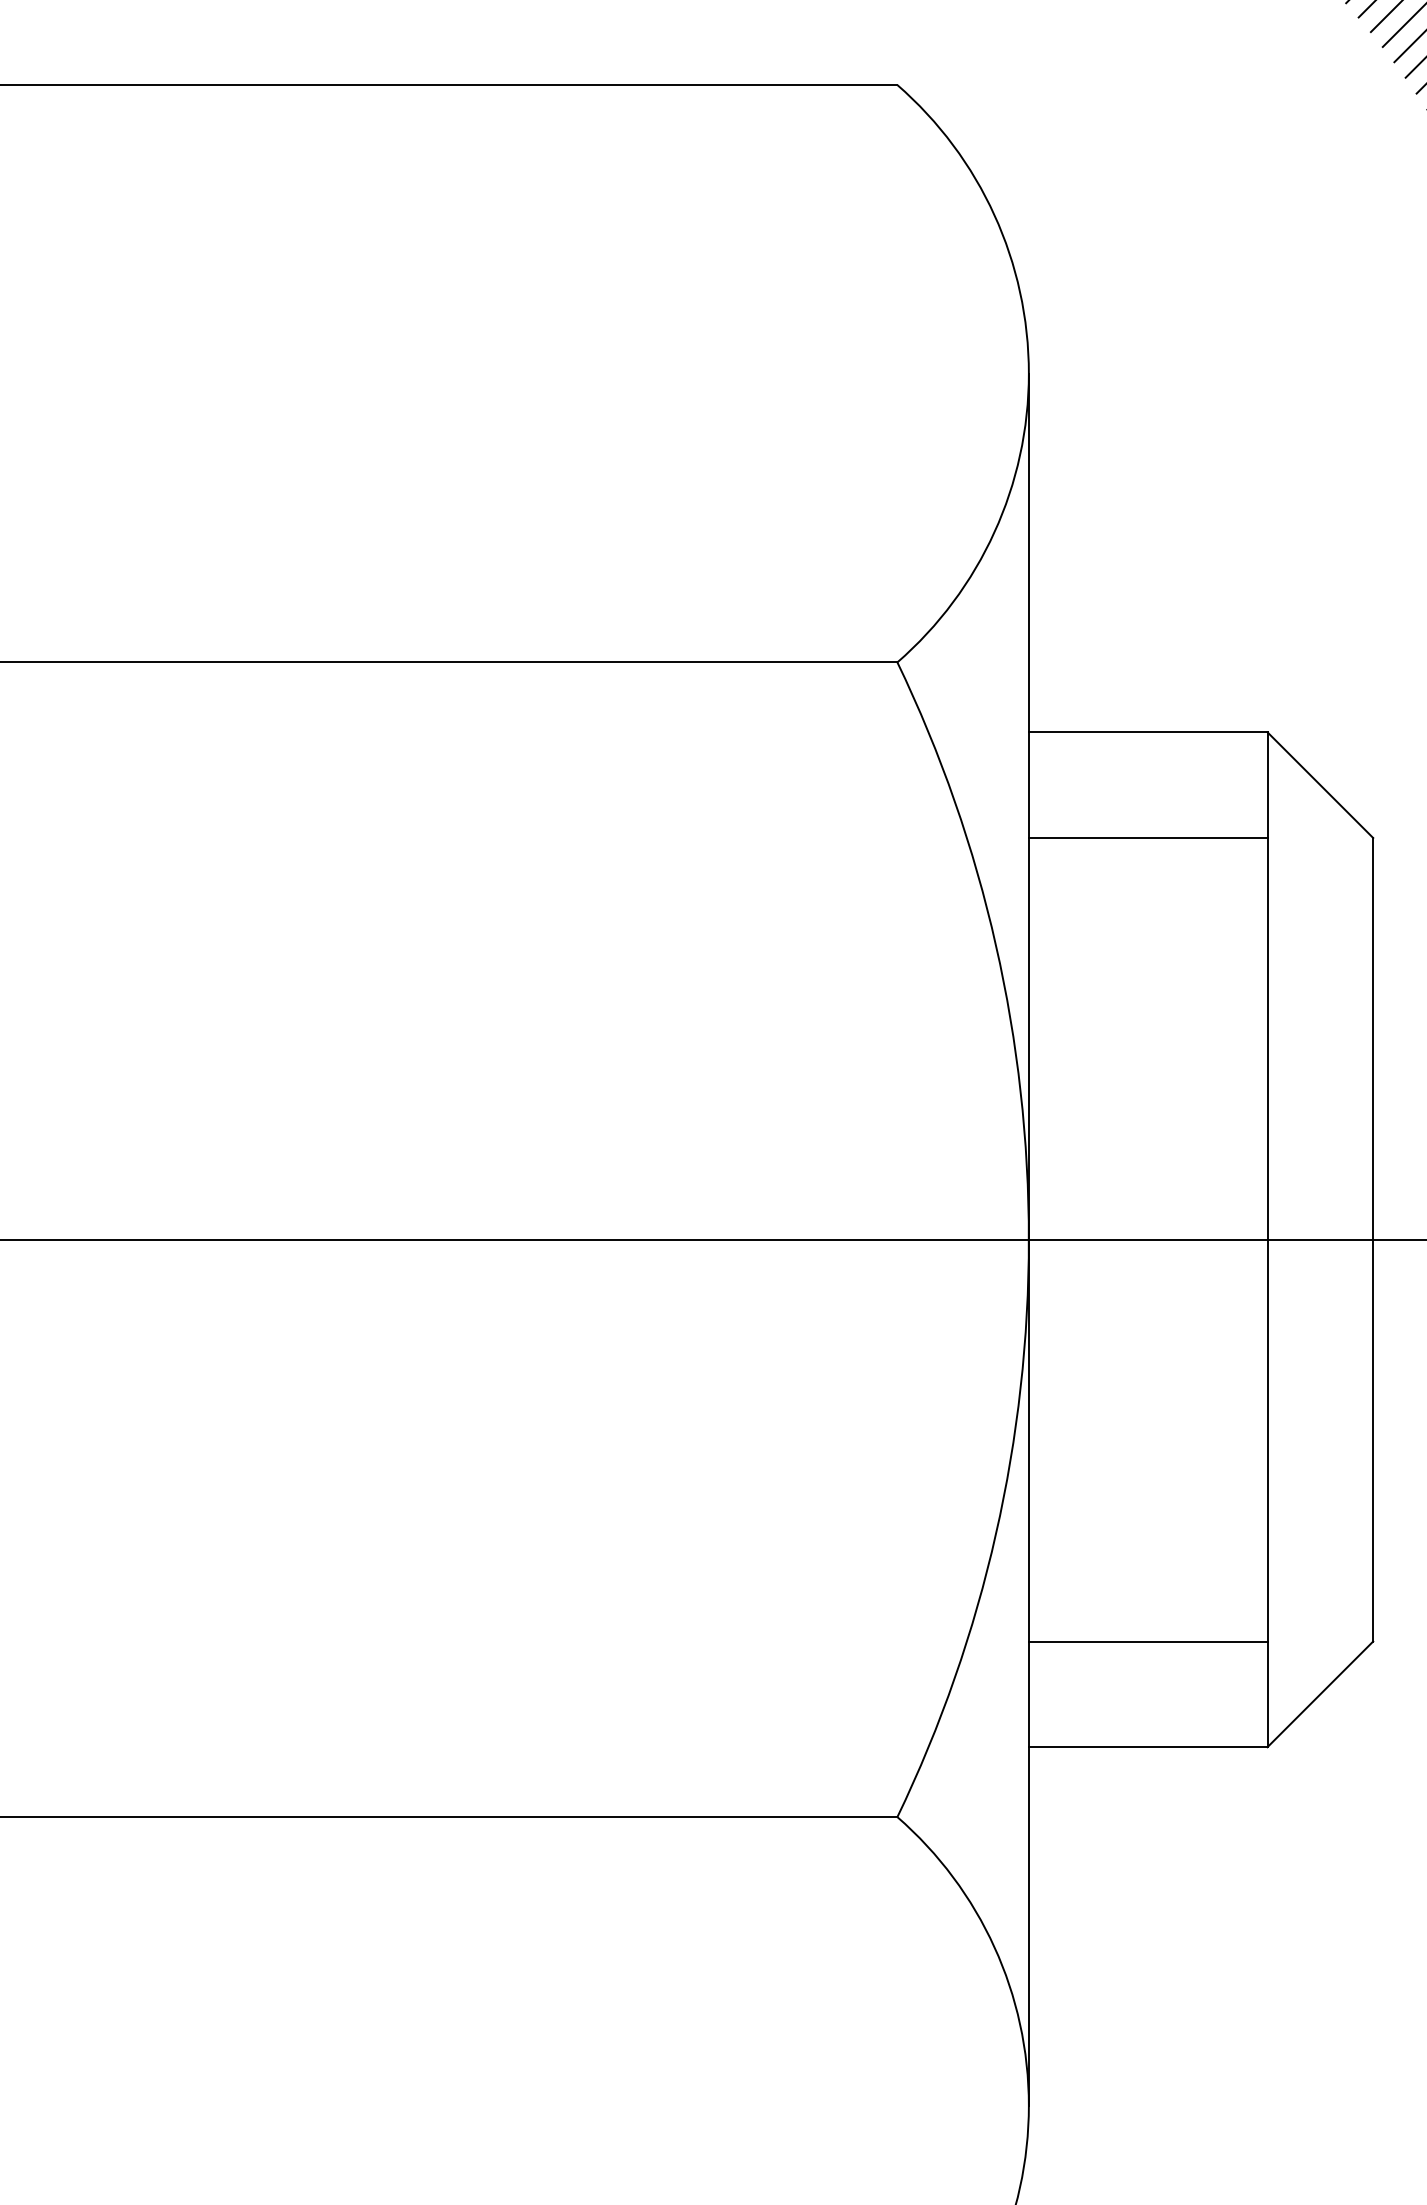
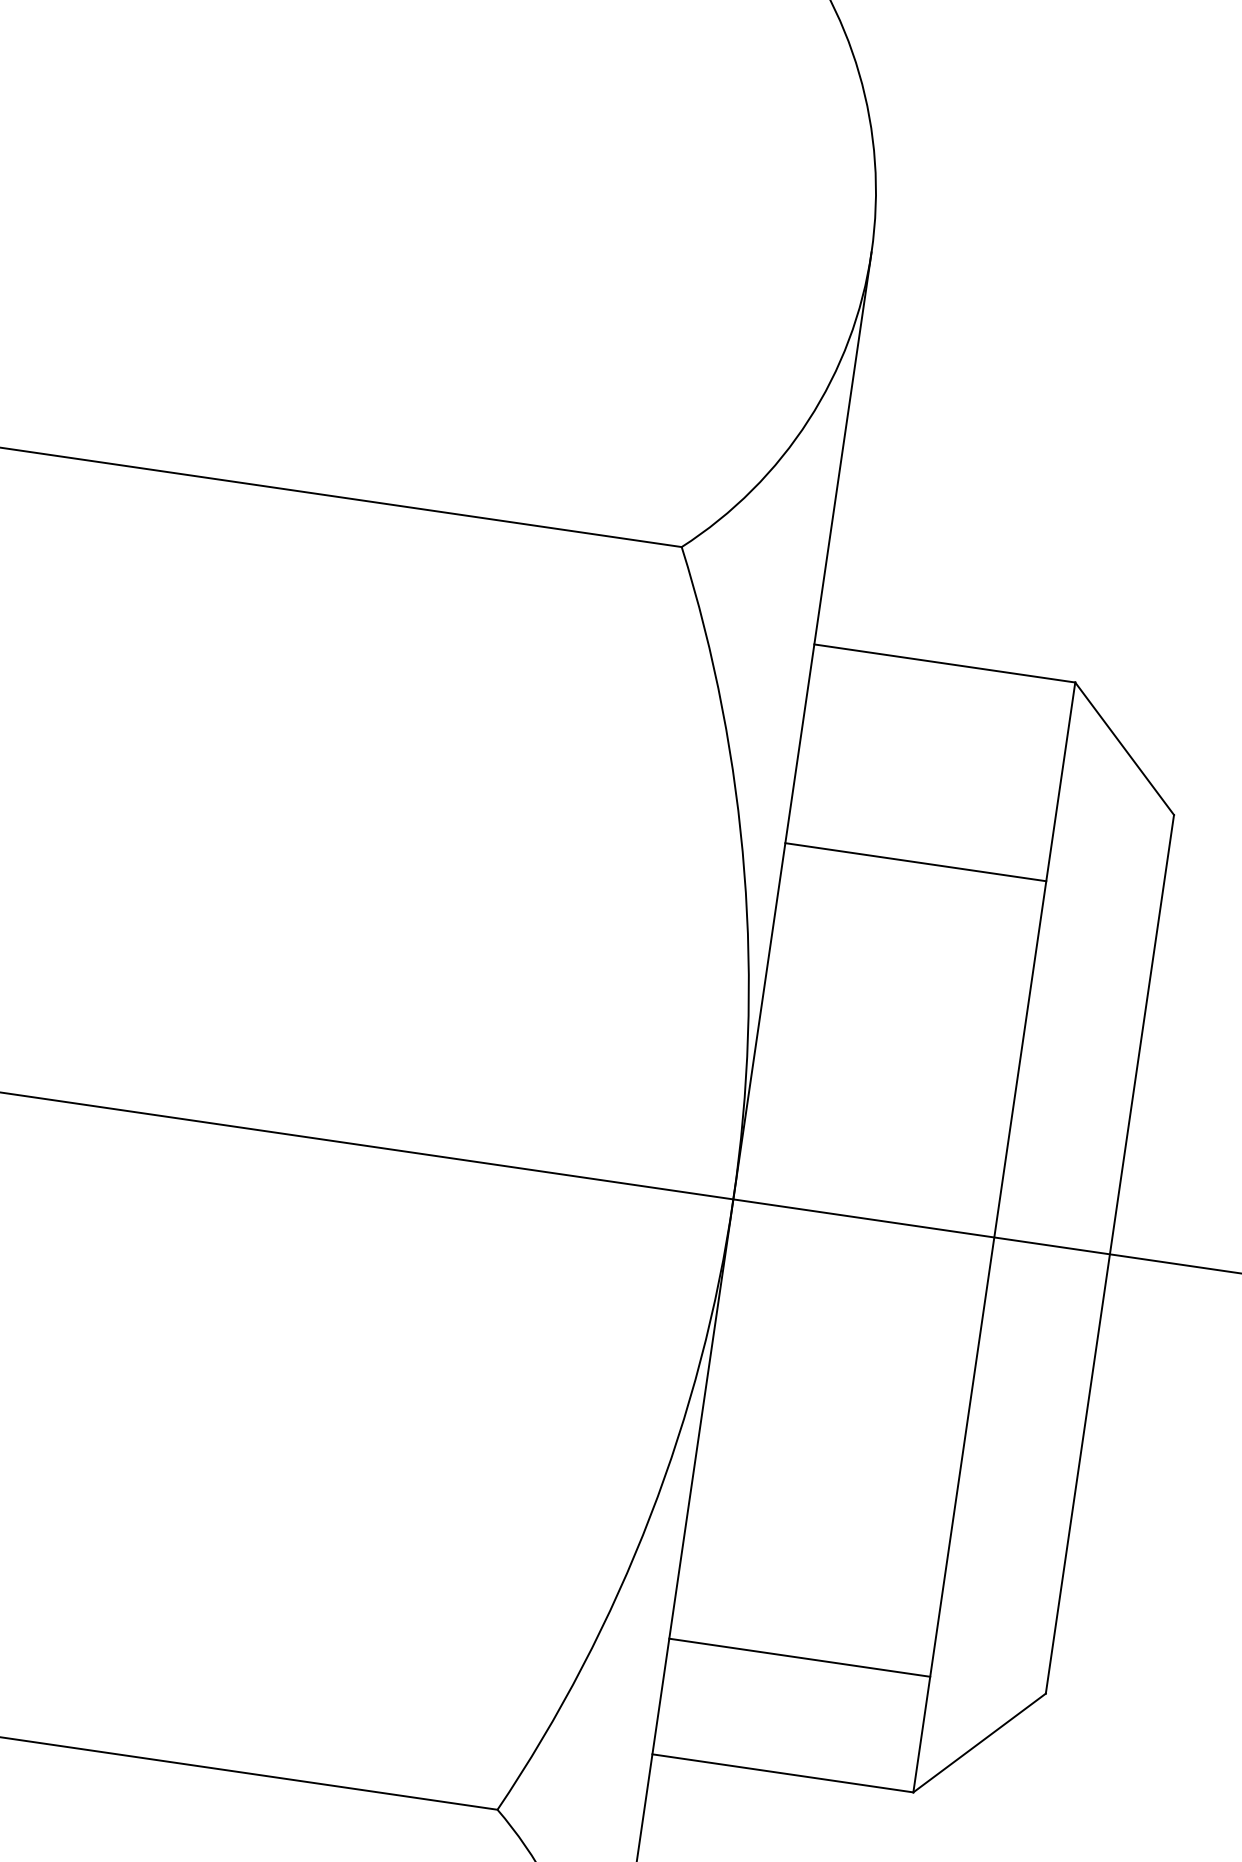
line: (1147, 838) -> (914, 862), moved

